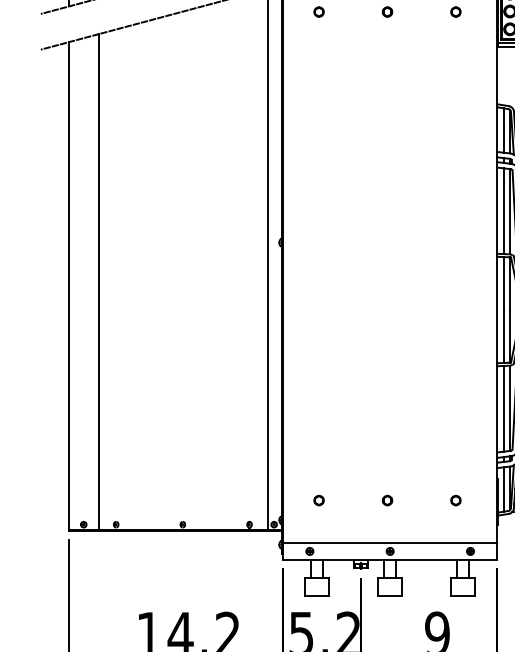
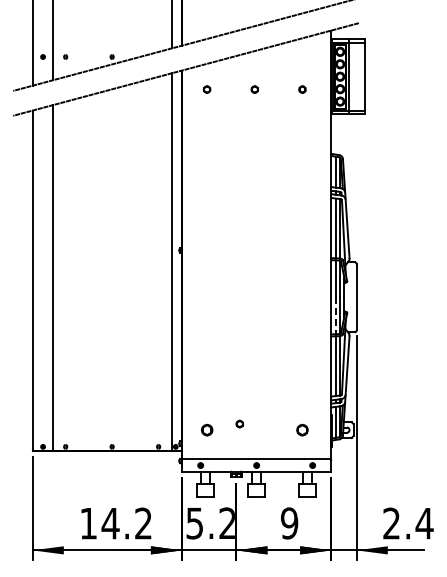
line: (503, 337) -> (335, 316), solid -> dashed
part: (318, 499) -> (206, 429), size x1.6
part: (387, 499) -> (239, 423), moved
part: (455, 499) -> (302, 429), size x1.6

